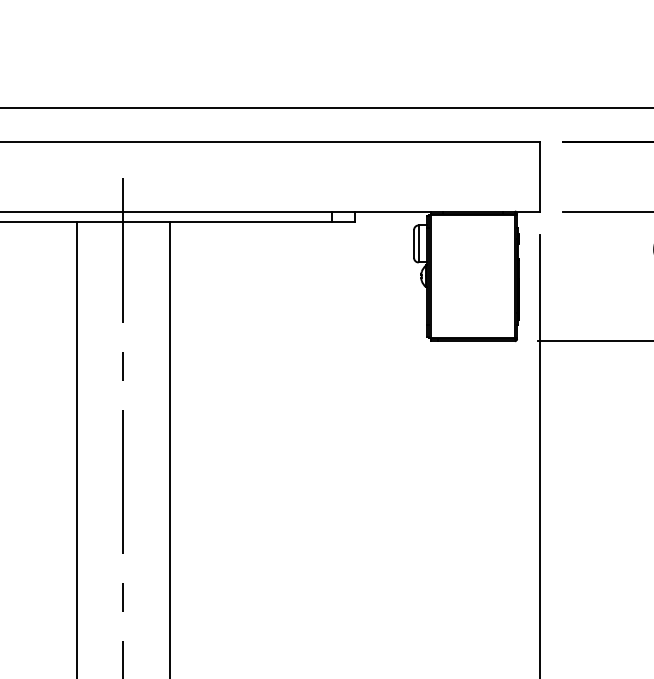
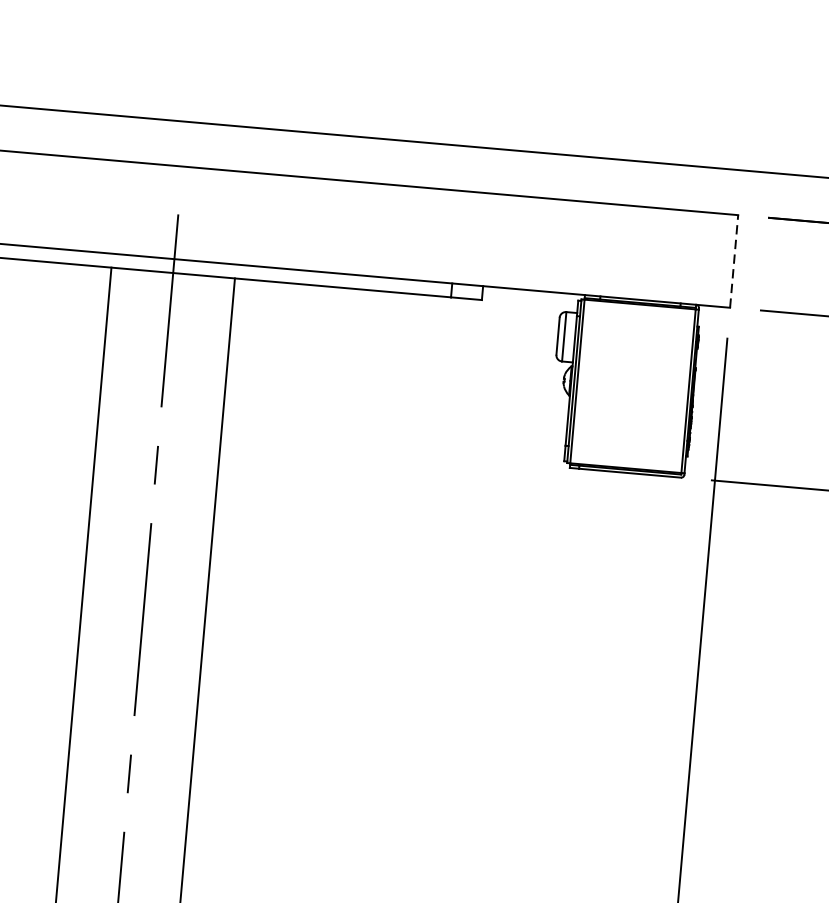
line: (540, 176) -> (734, 261), solid -> dashed

